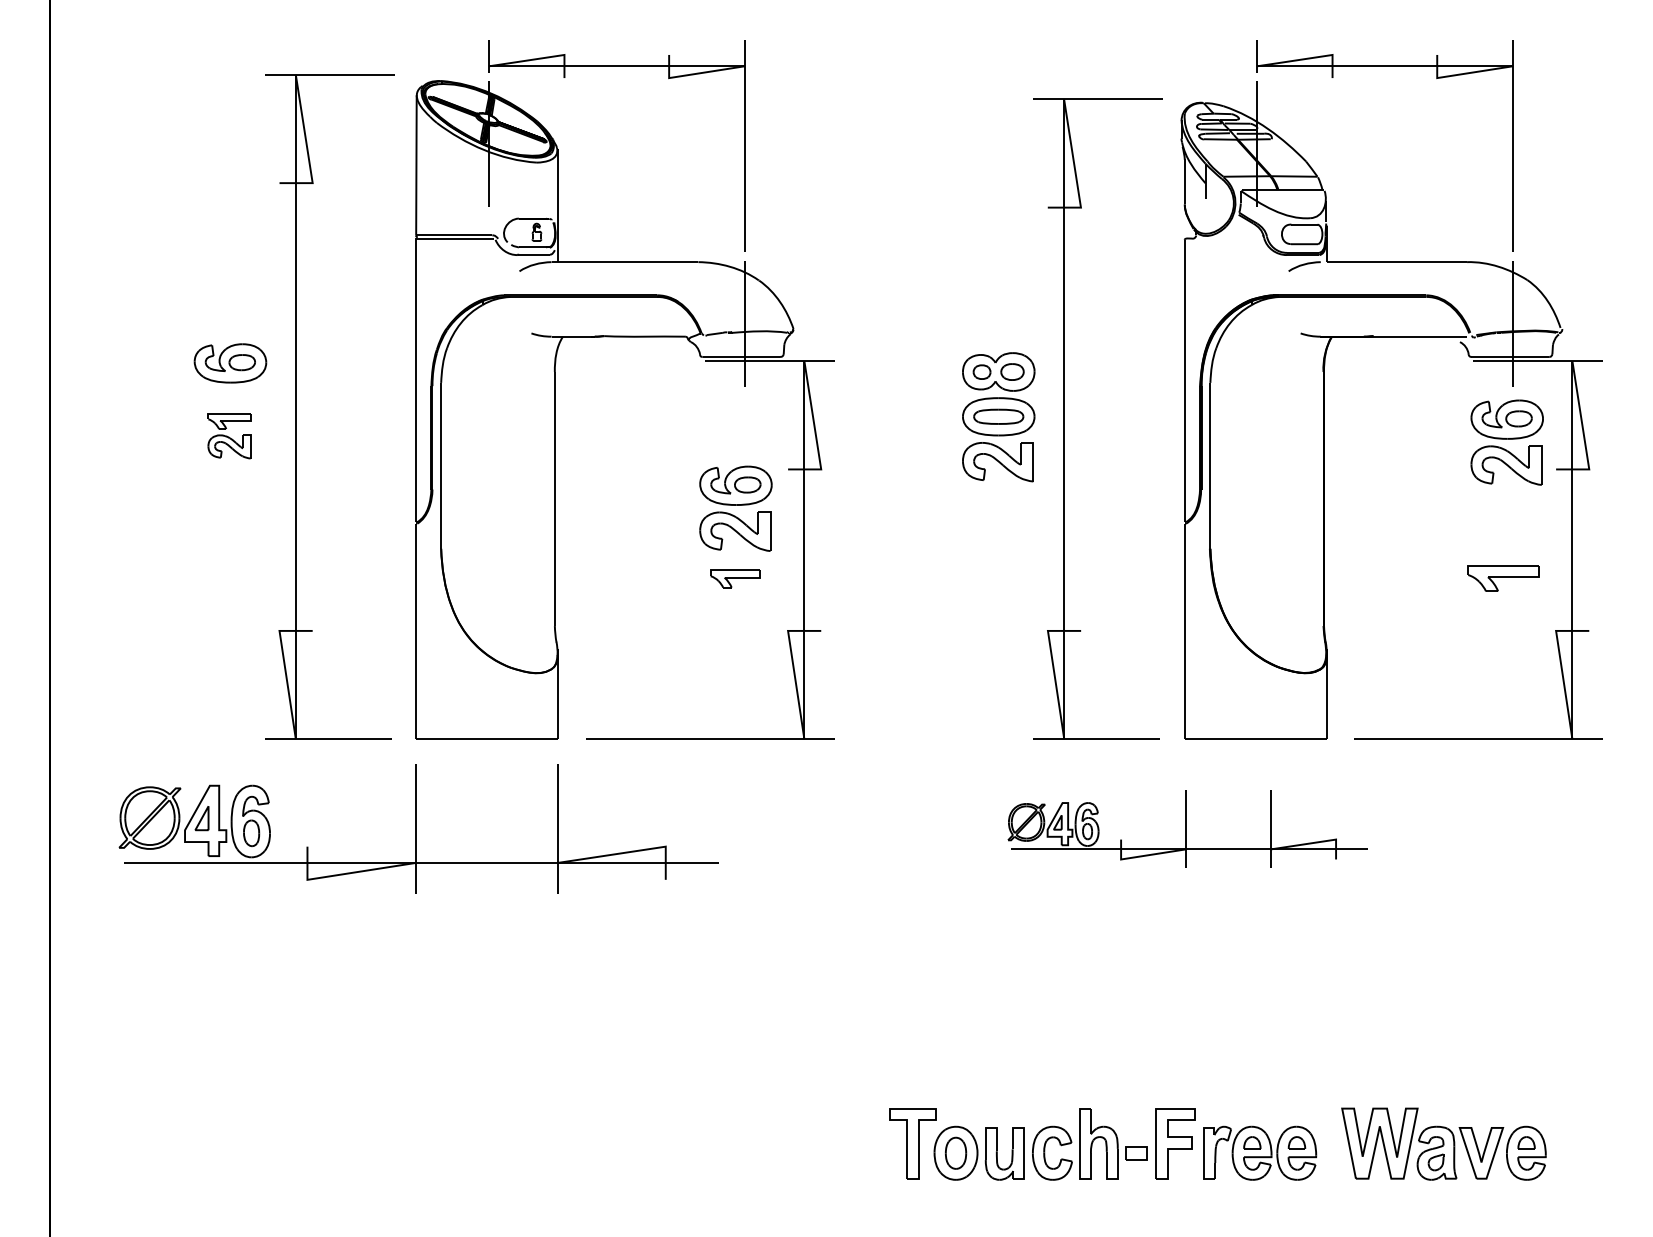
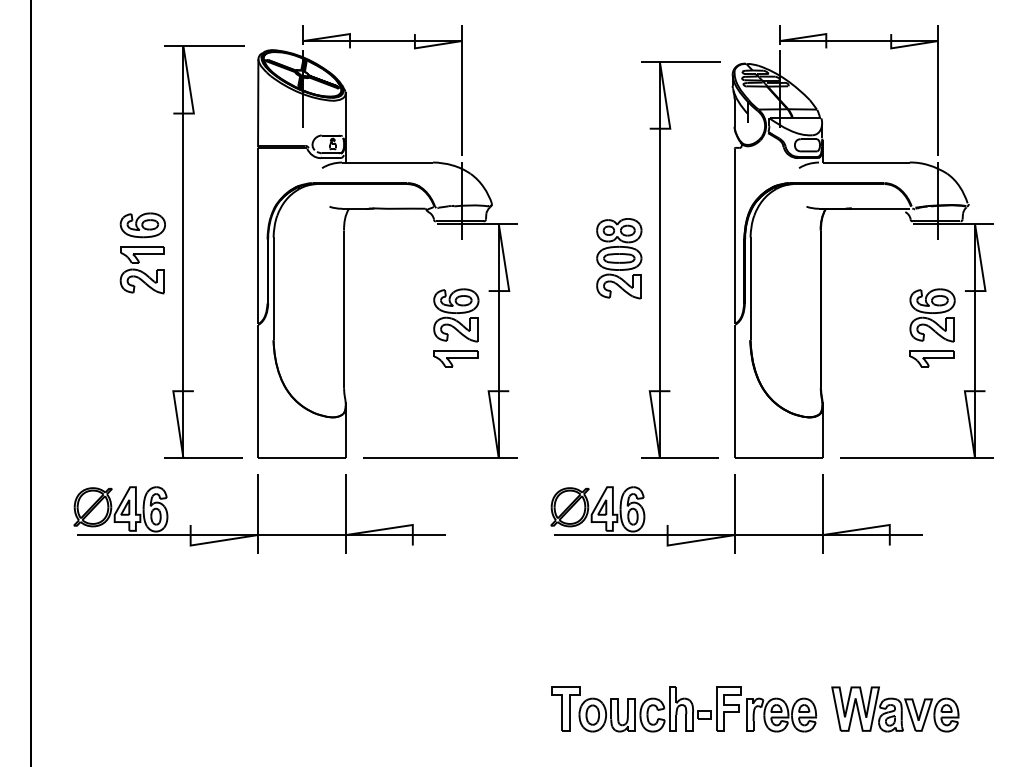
part: (228, 436) -> (141, 270), size x1.67
part: (1507, 442) -> (932, 315), moved
part: (734, 578) -> (455, 358), size x1.43
part: (1187, 828) -> (736, 513), size x1.67

